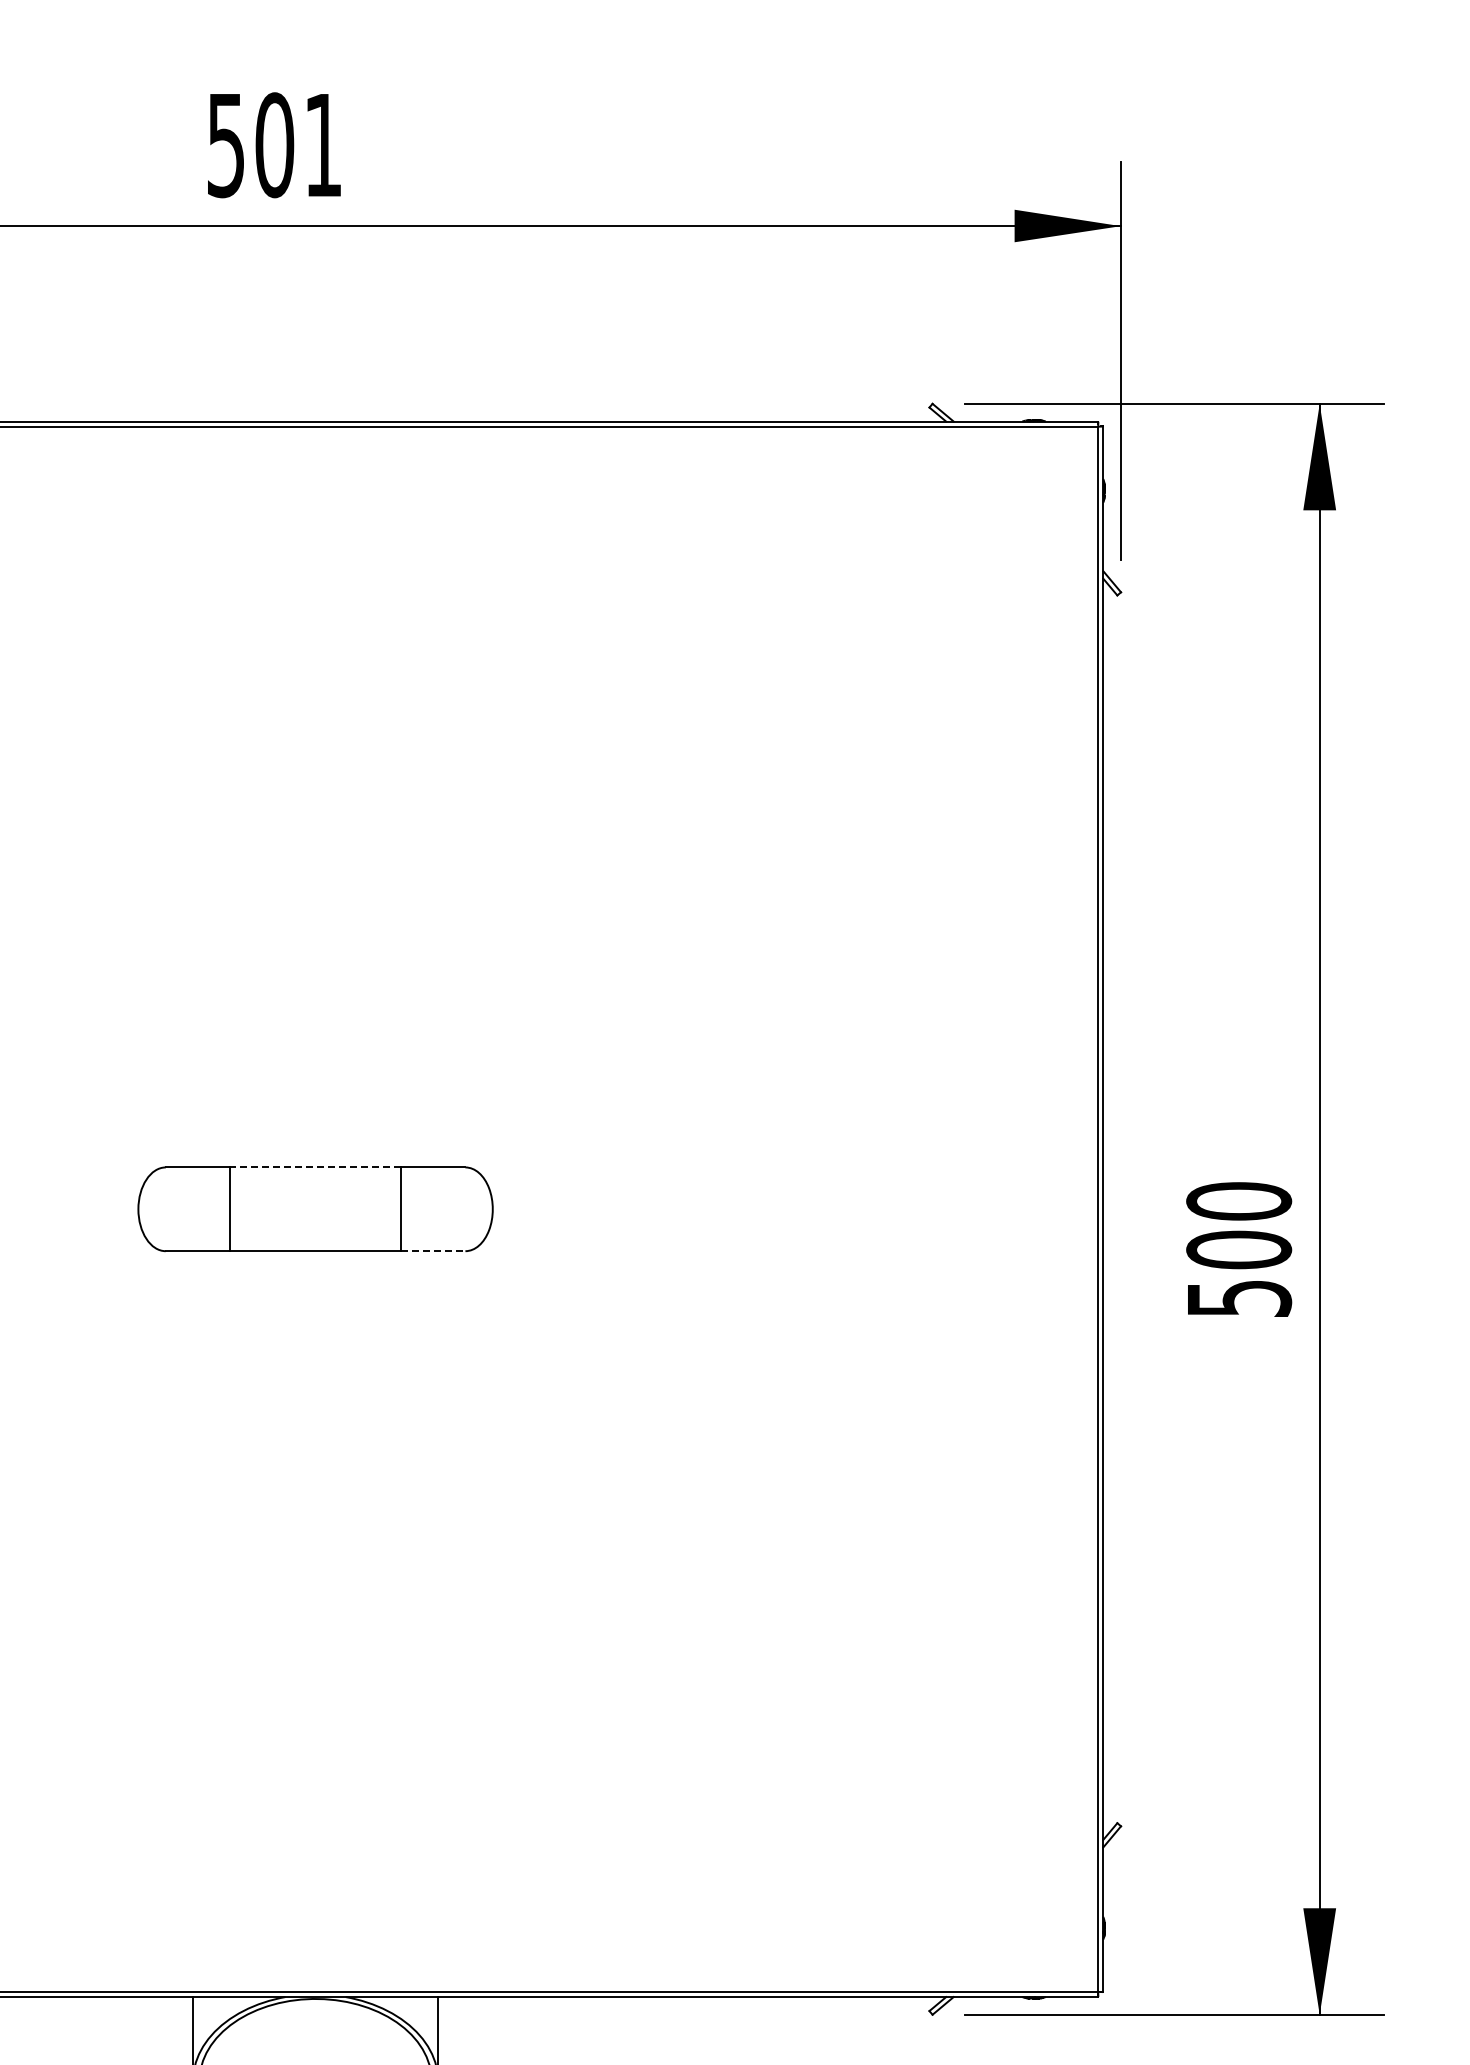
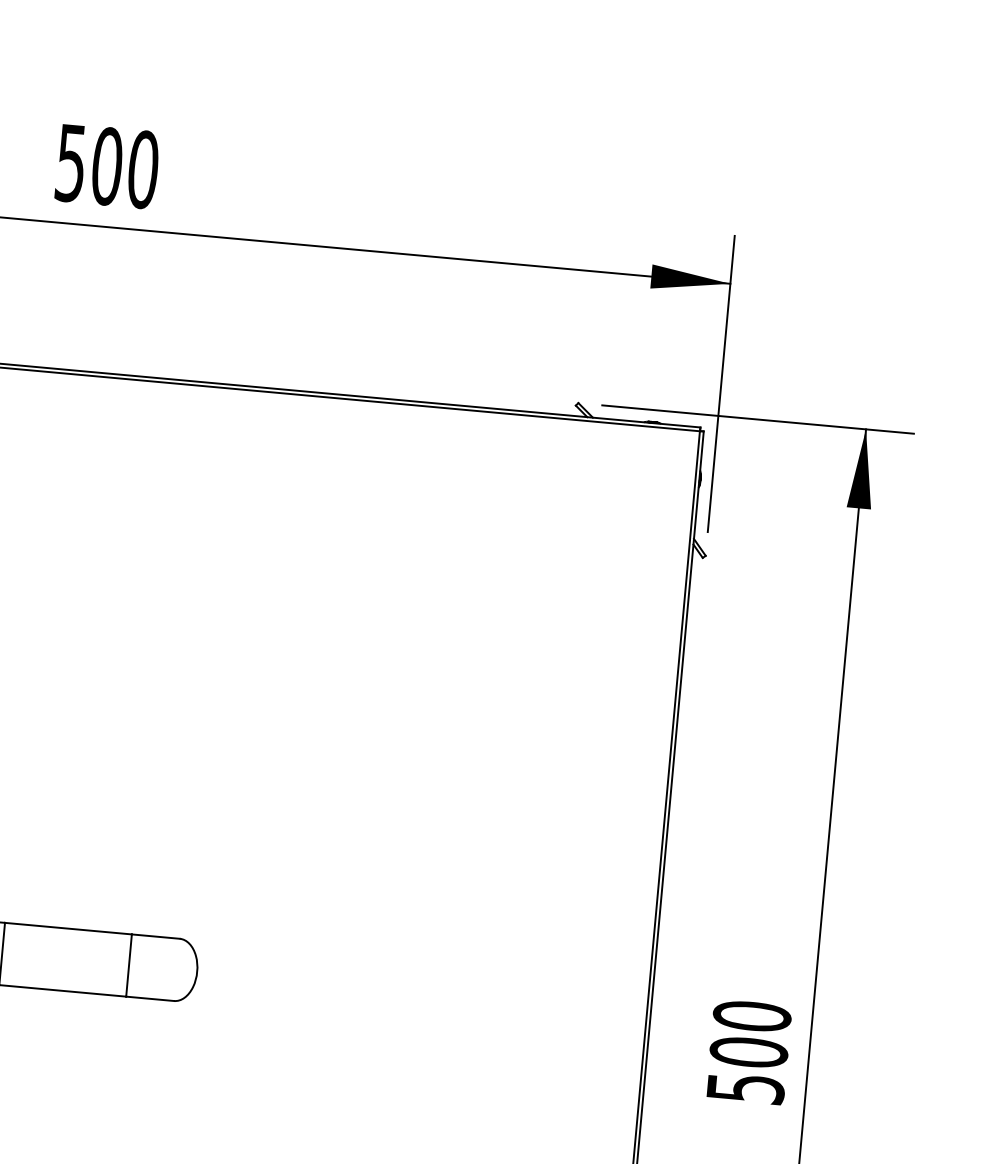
text: (323, 145) -> (143, 169), 501 -> 500
line: (315, 1167) -> (68, 928), dashed -> solid
line: (433, 1251) -> (150, 999), dashed -> solid

